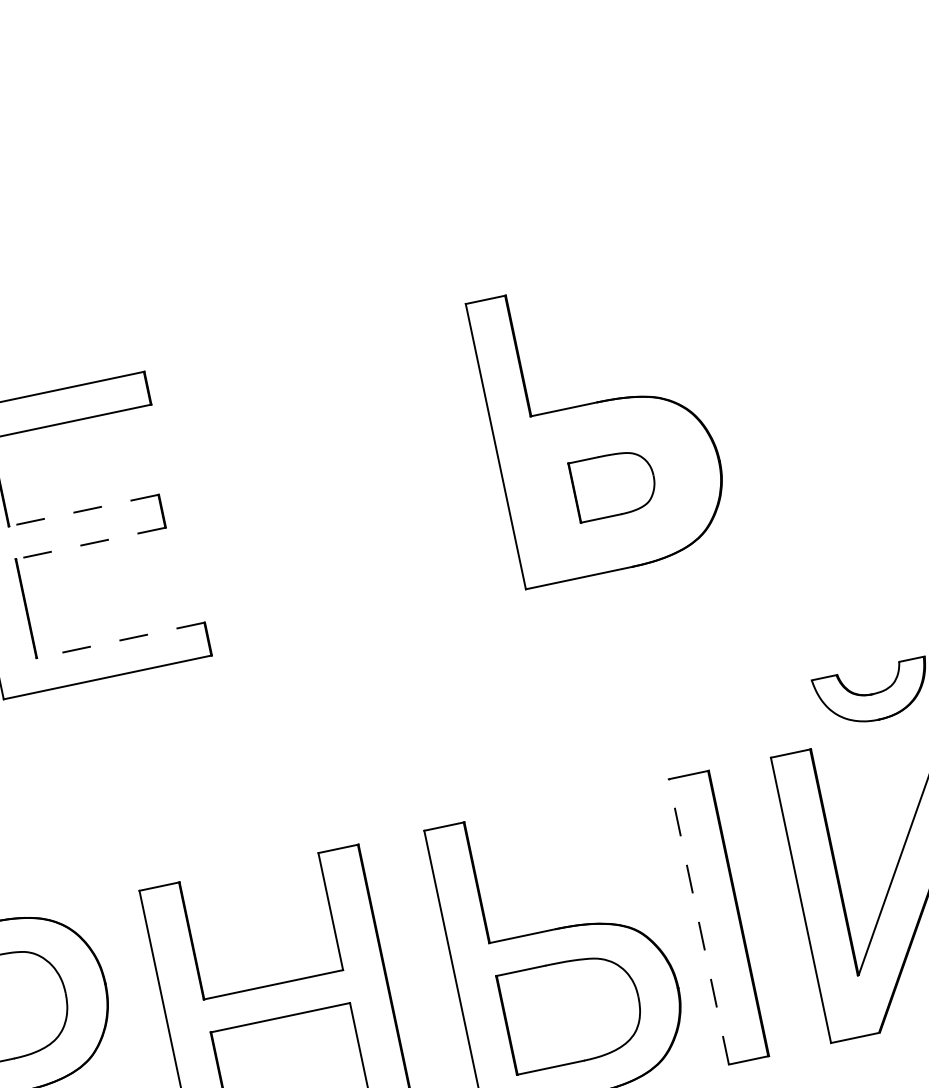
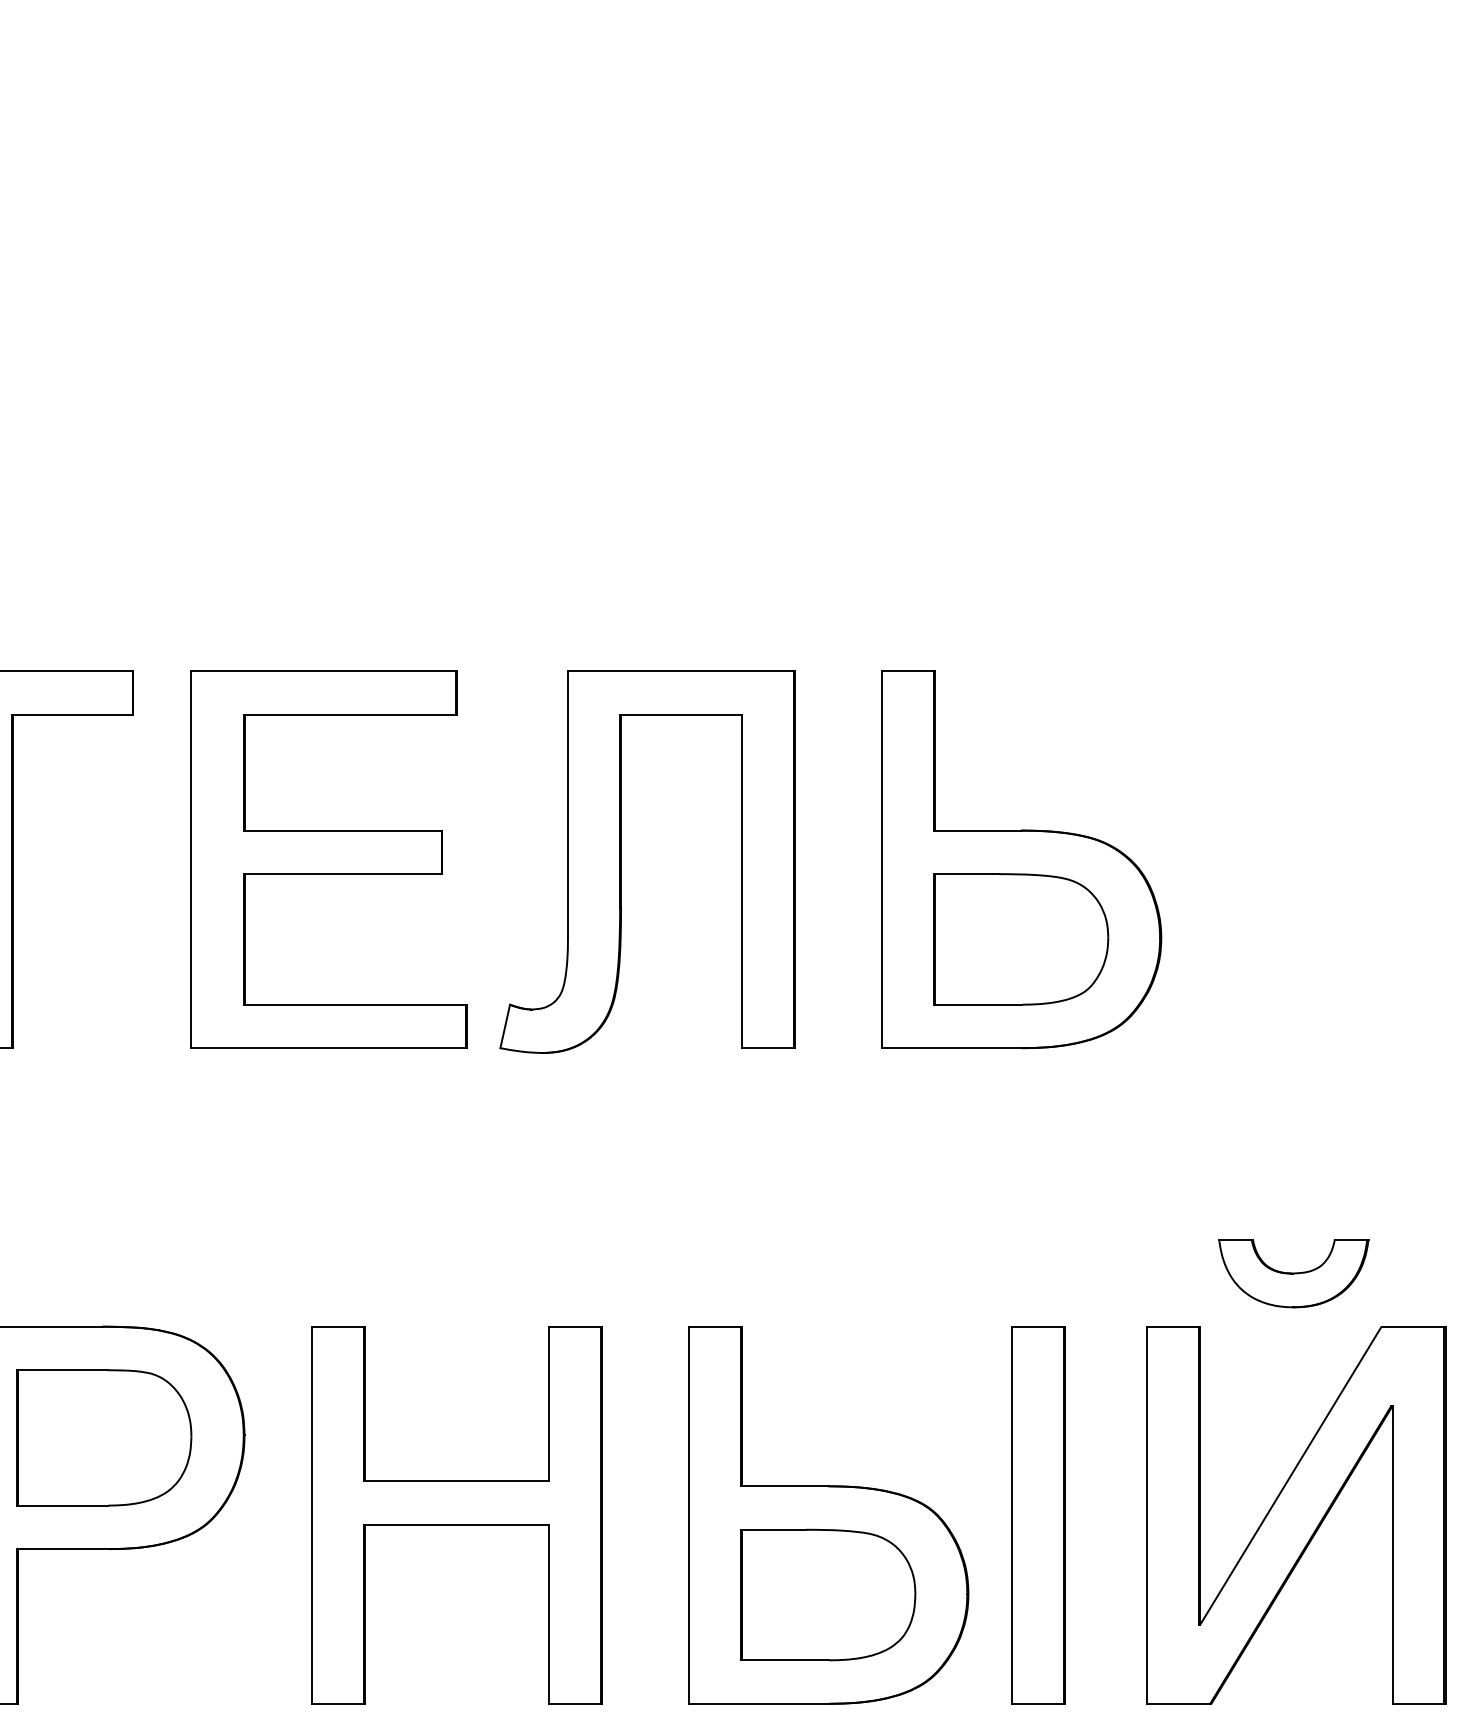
part: (614, 484) -> (1021, 939), size x1.67
part: (299, 489) -> (621, 861), added
line: (84, 510) -> (343, 830), dashed -> solid
line: (91, 543) -> (343, 874), dashed -> solid
line: (120, 640) -> (355, 1004), dashed -> solid
line: (698, 922) -> (1011, 1515), dashed -> solid

